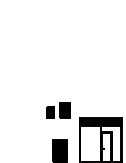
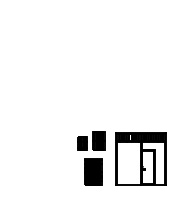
part: (58, 110) -> (91, 140), moved

